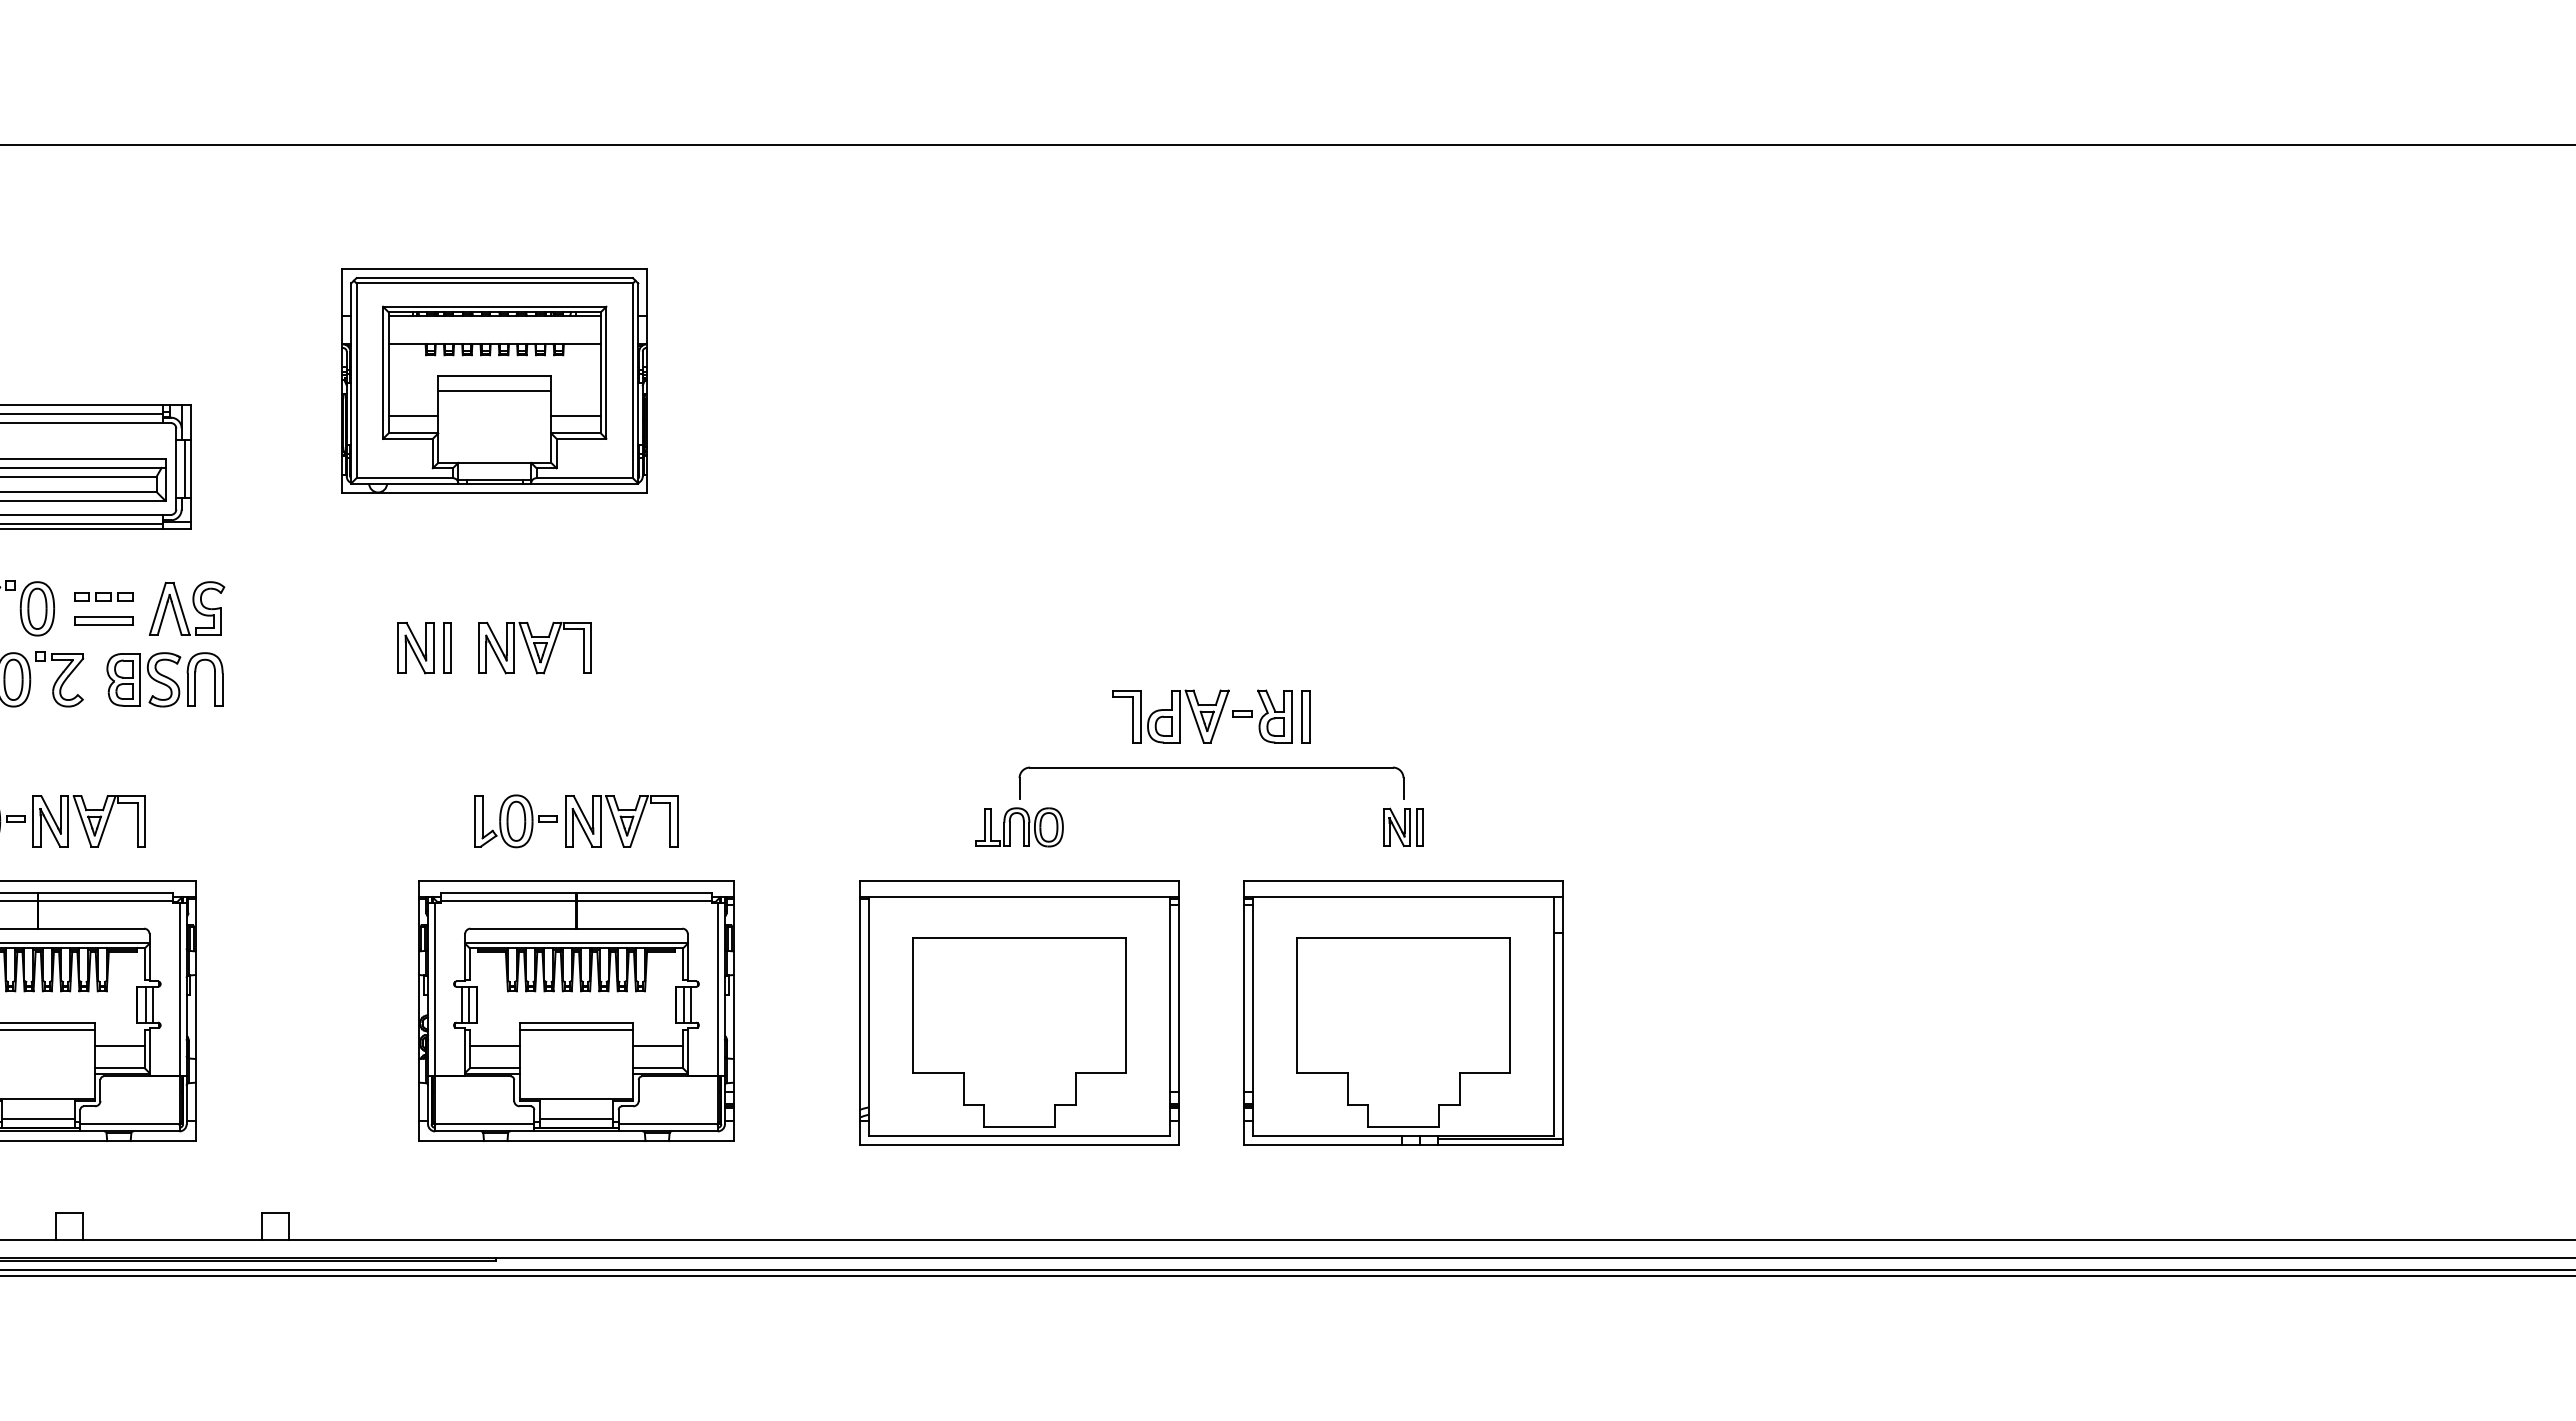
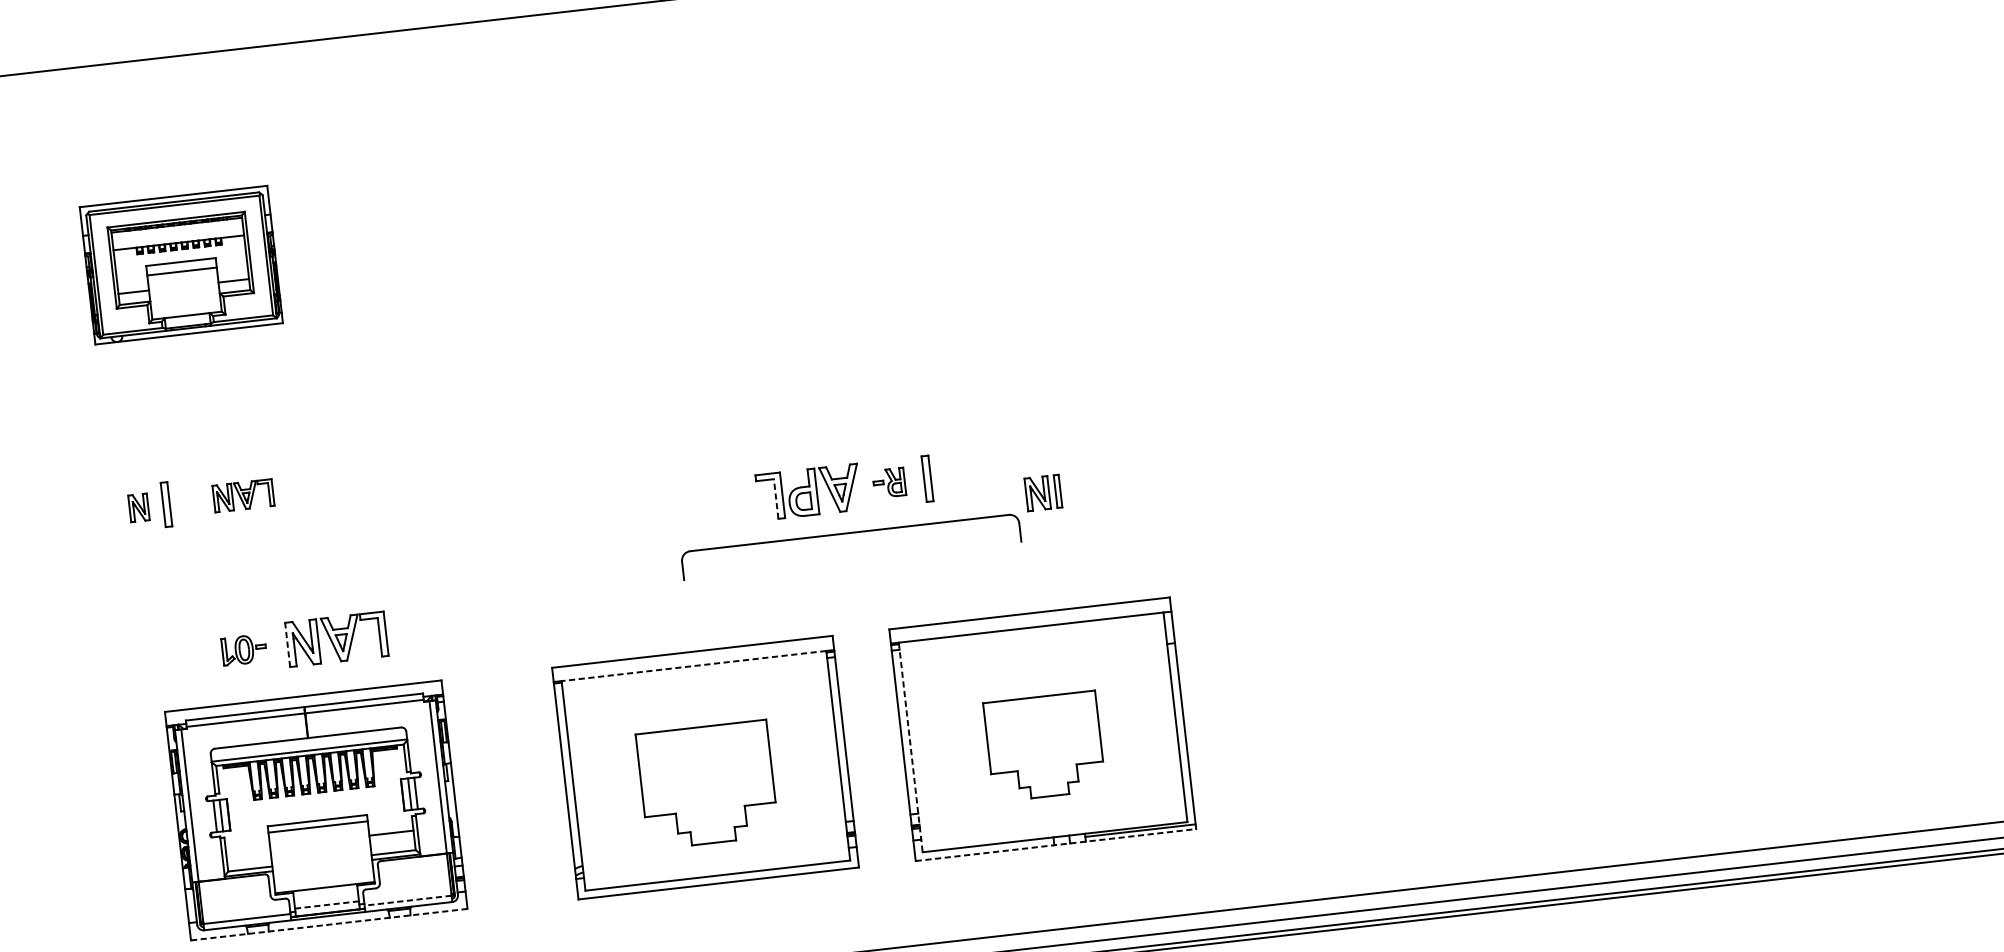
part: (494, 380) -> (181, 264), size x0.7
part: (534, 647) -> (243, 495), size x0.6
part: (415, 648) -> (138, 508), size x0.6
part: (1262, 716) -> (889, 483), size x0.6
line: (1133, 719) -> (776, 498), solid -> dashed
line: (565, 820) -> (287, 644), solid -> dashed
part: (515, 821) -> (243, 650), size x0.6
part: (1403, 826) -> (1043, 492), moved
part: (1019, 827) -> (686, 604), removed
line: (1019, 897) -> (693, 666), solid -> dashed
line: (1252, 1016) -> (910, 747), solid -> dashed
part: (1019, 1032) -> (707, 784), size x0.7
part: (1403, 1032) -> (1044, 746), size x0.6
line: (494, 1046) -> (247, 849), removed
line: (575, 1118) -> (326, 904), solid -> dashed
line: (668, 1124) -> (408, 900), solid -> dashed
line: (576, 1141) -> (329, 925), solid -> dashed
line: (1403, 1144) -> (1055, 844), solid -> dashed

